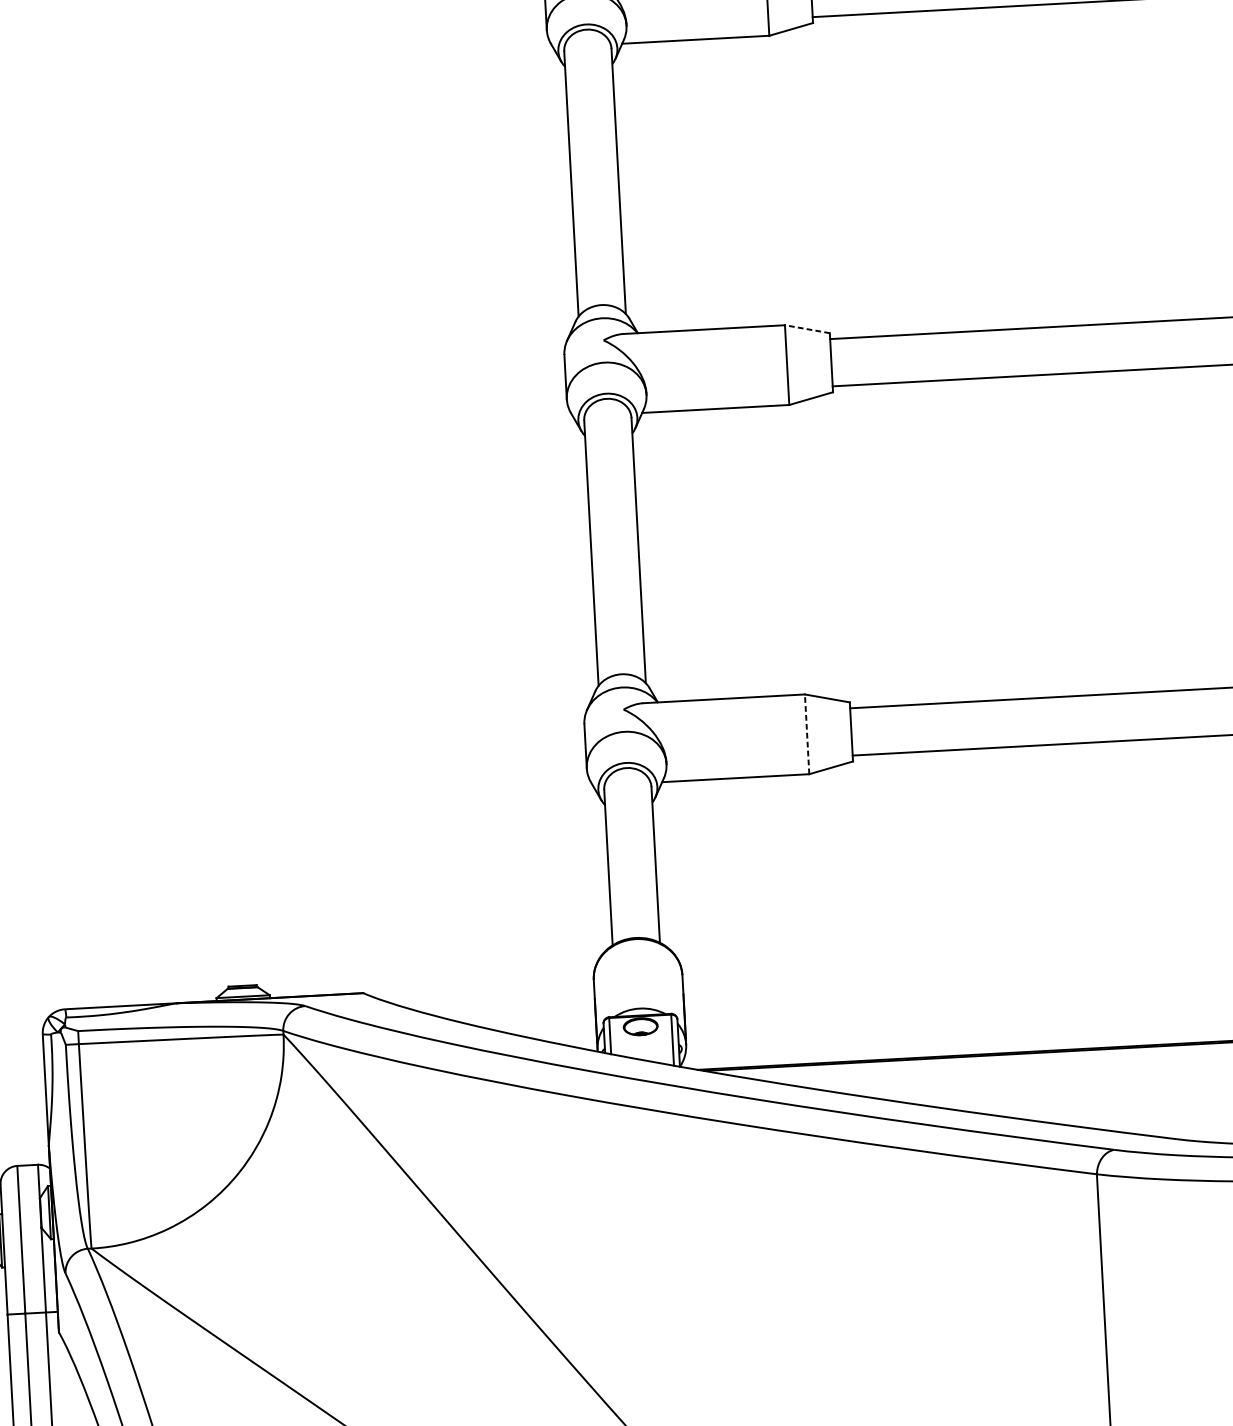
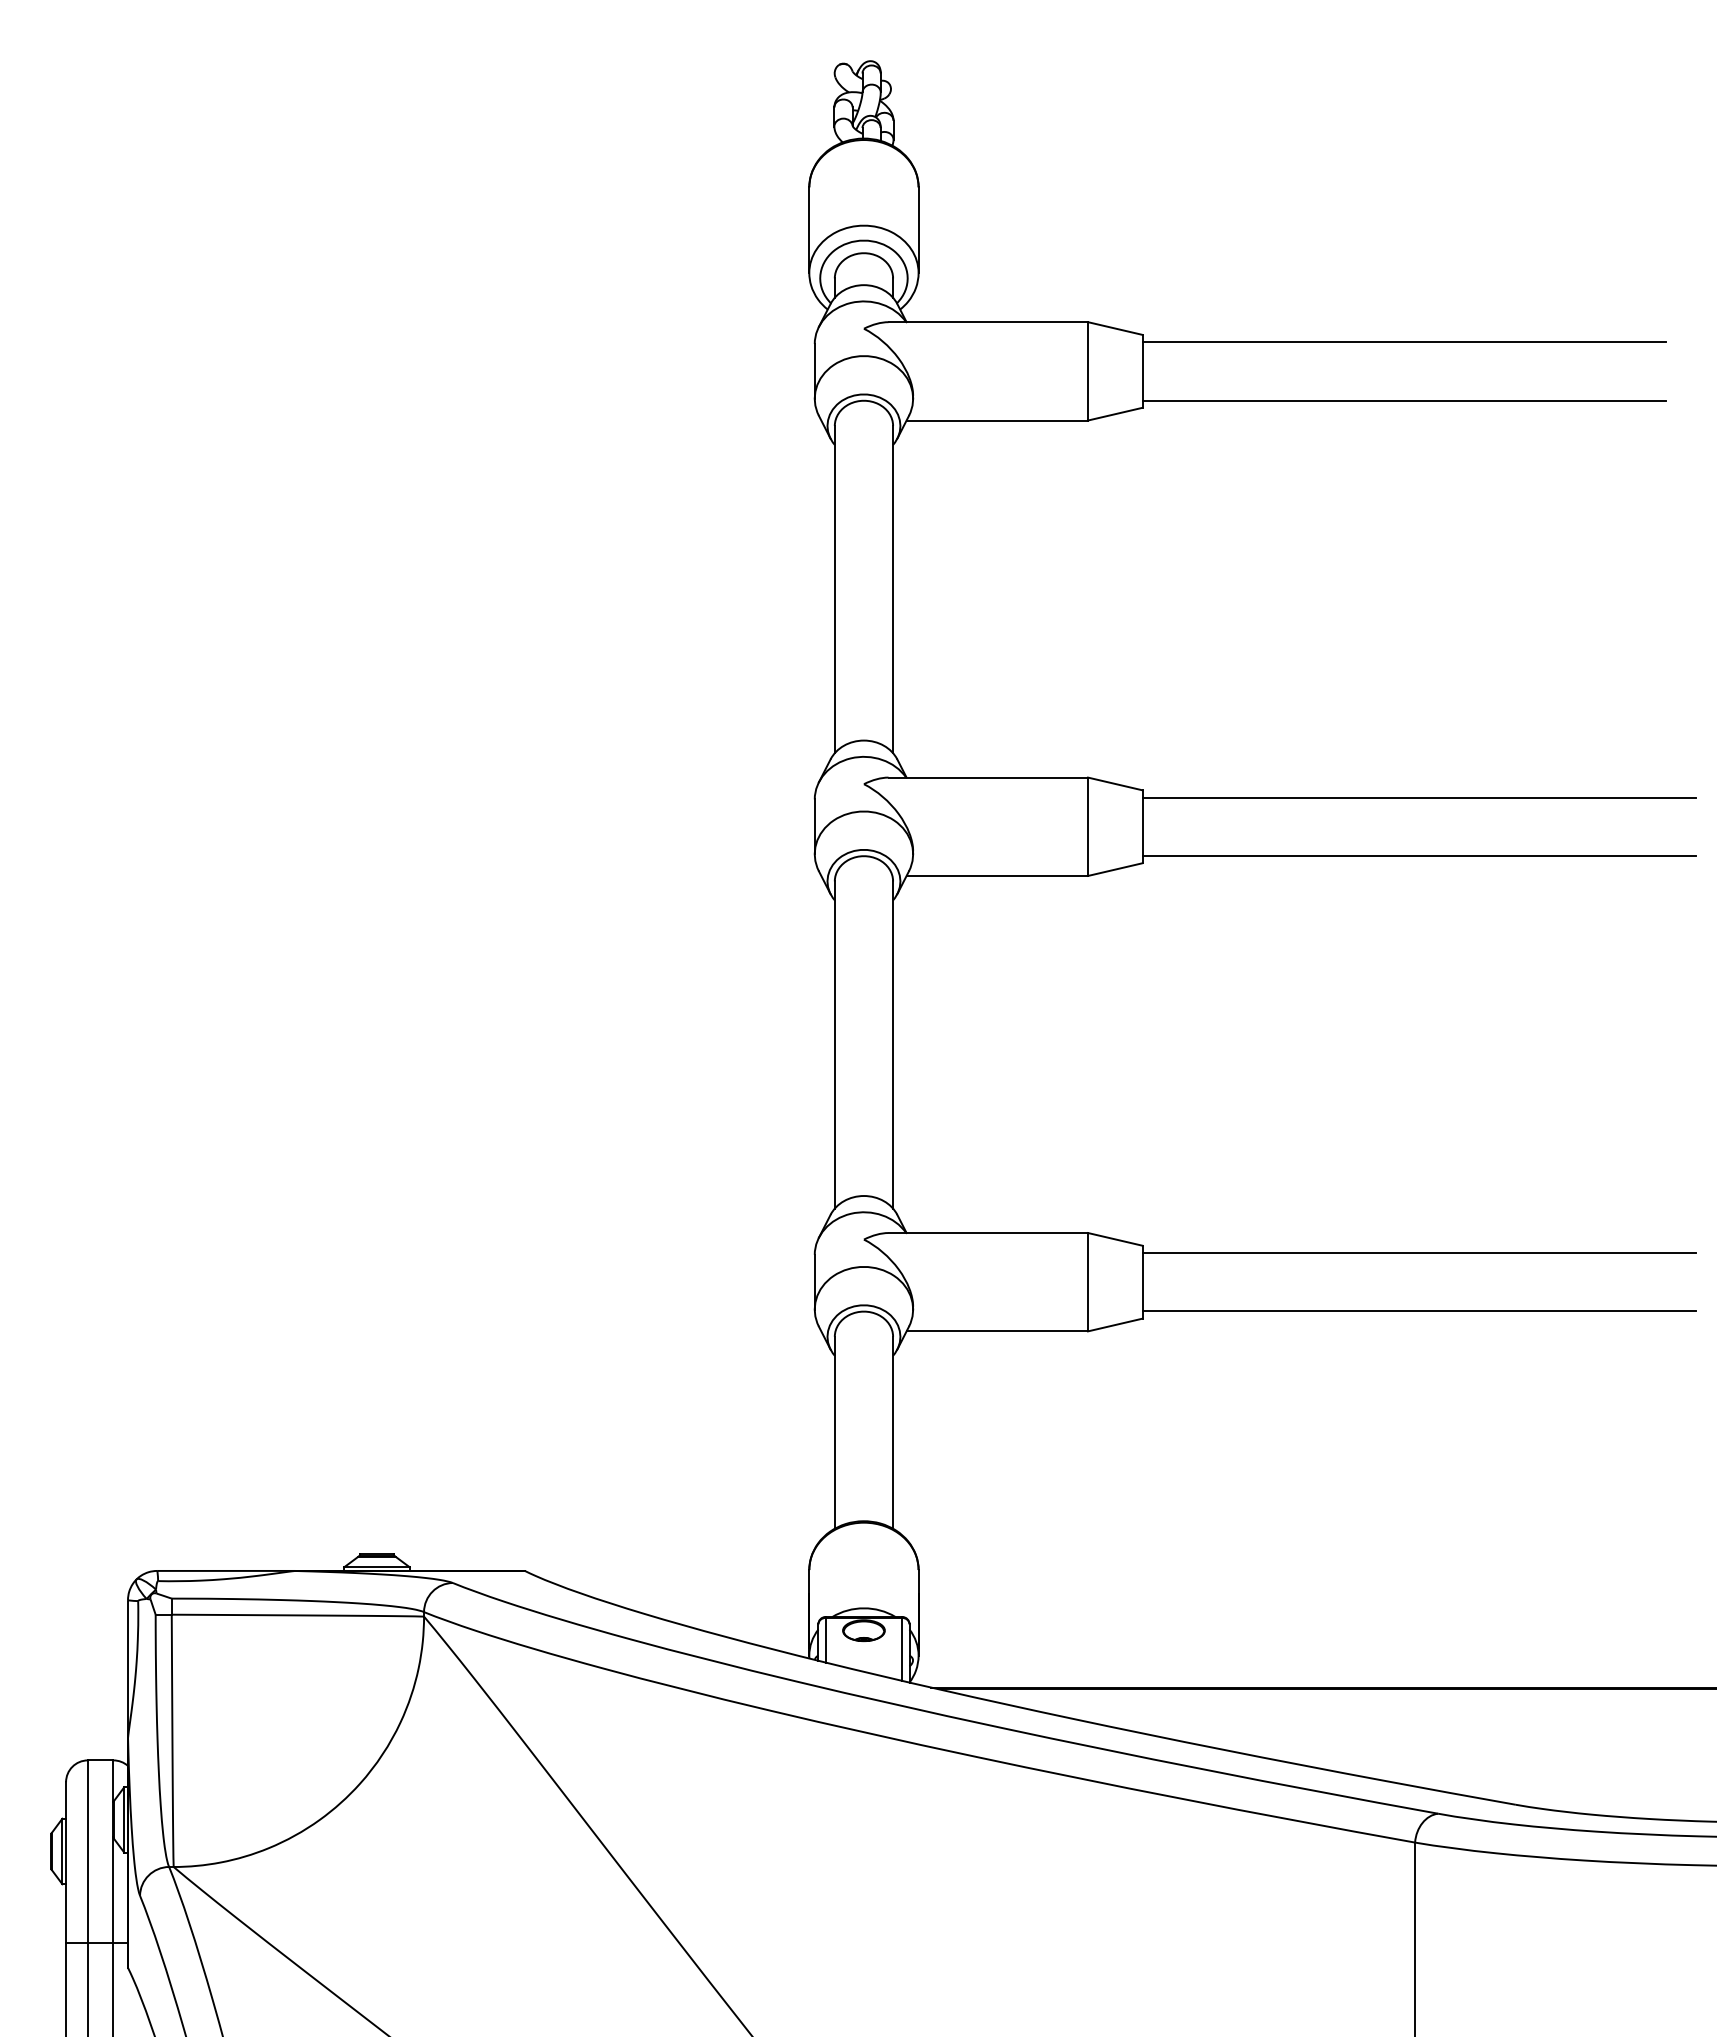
line: (806, 328) -> (1114, 783), dashed -> solid
line: (807, 733) -> (1088, 1281), dashed -> solid

